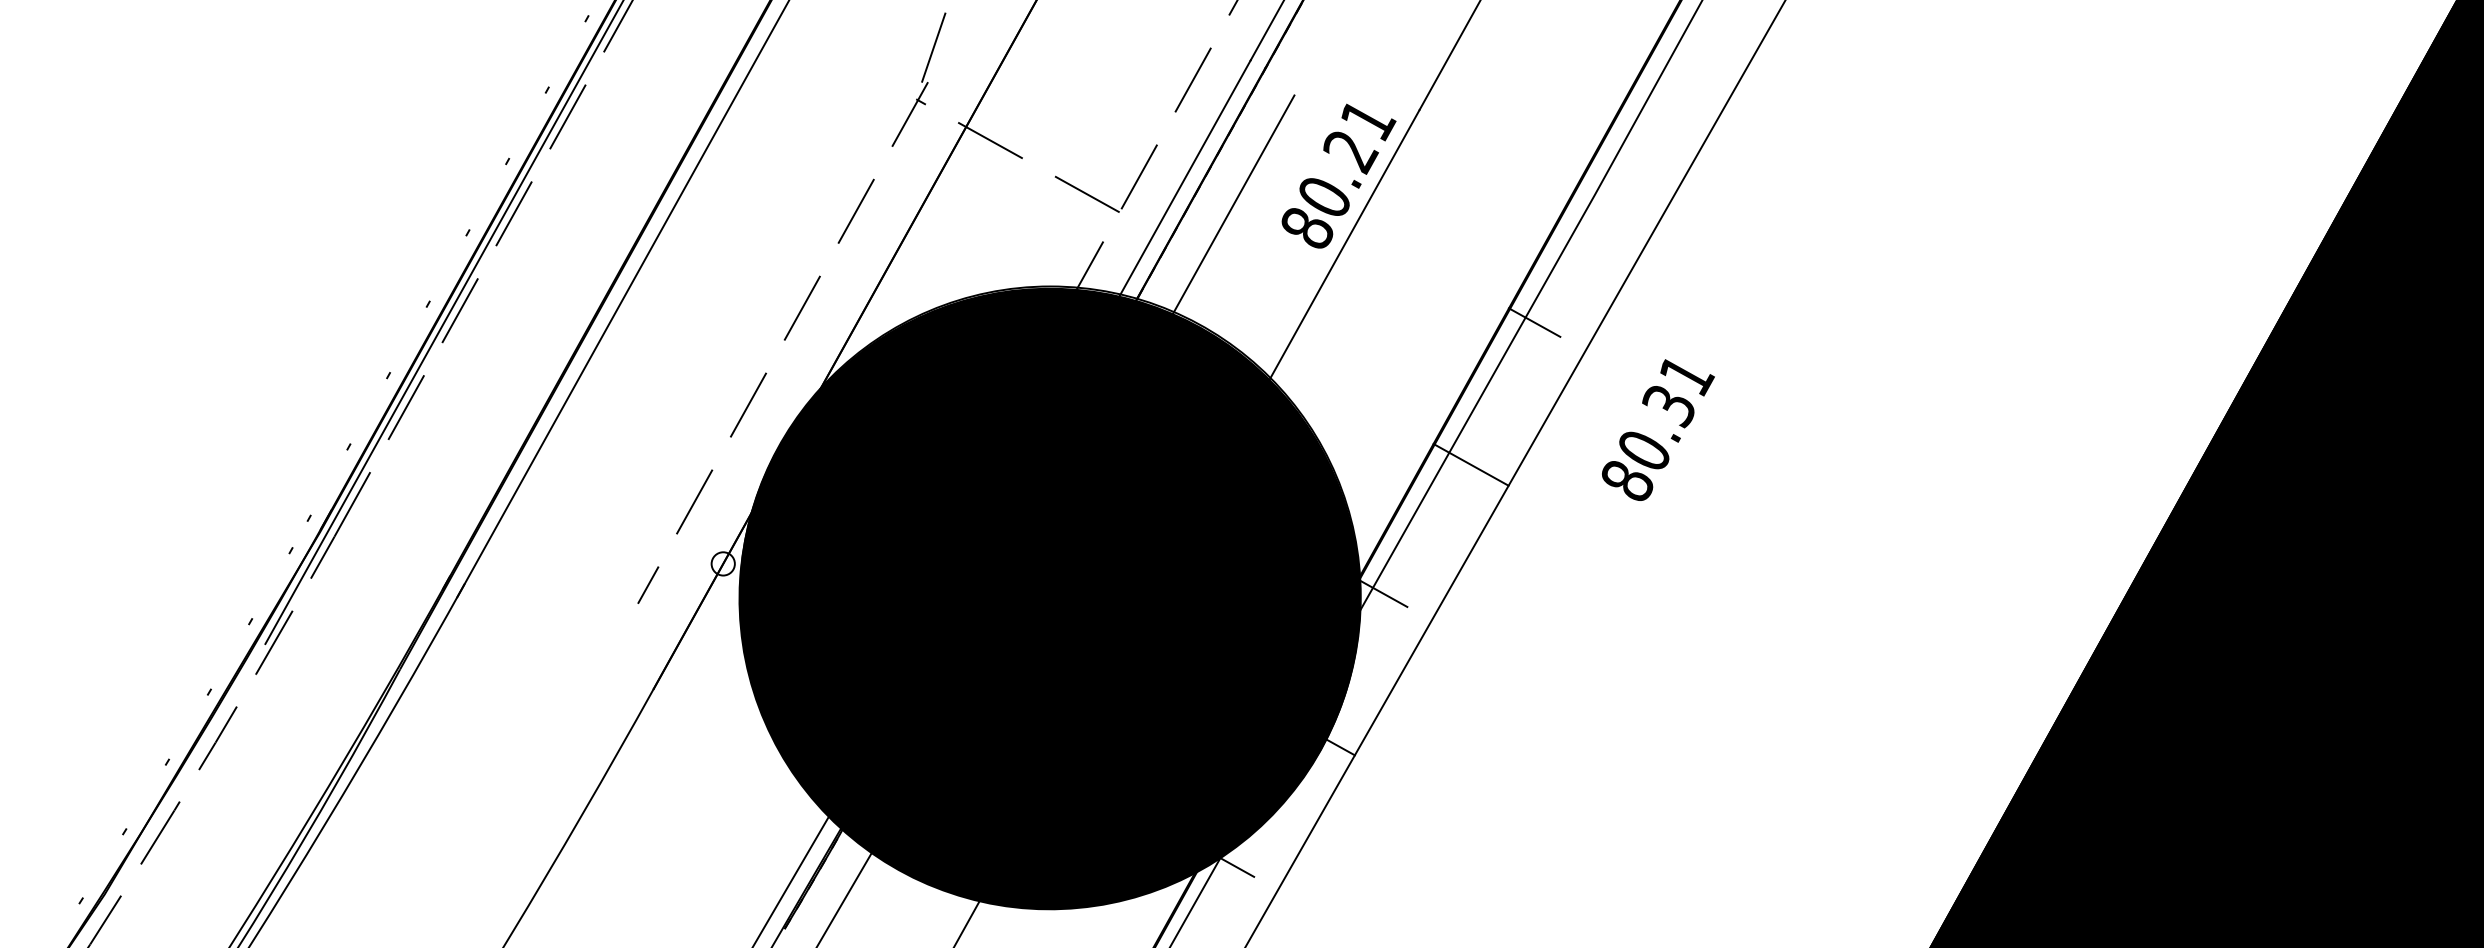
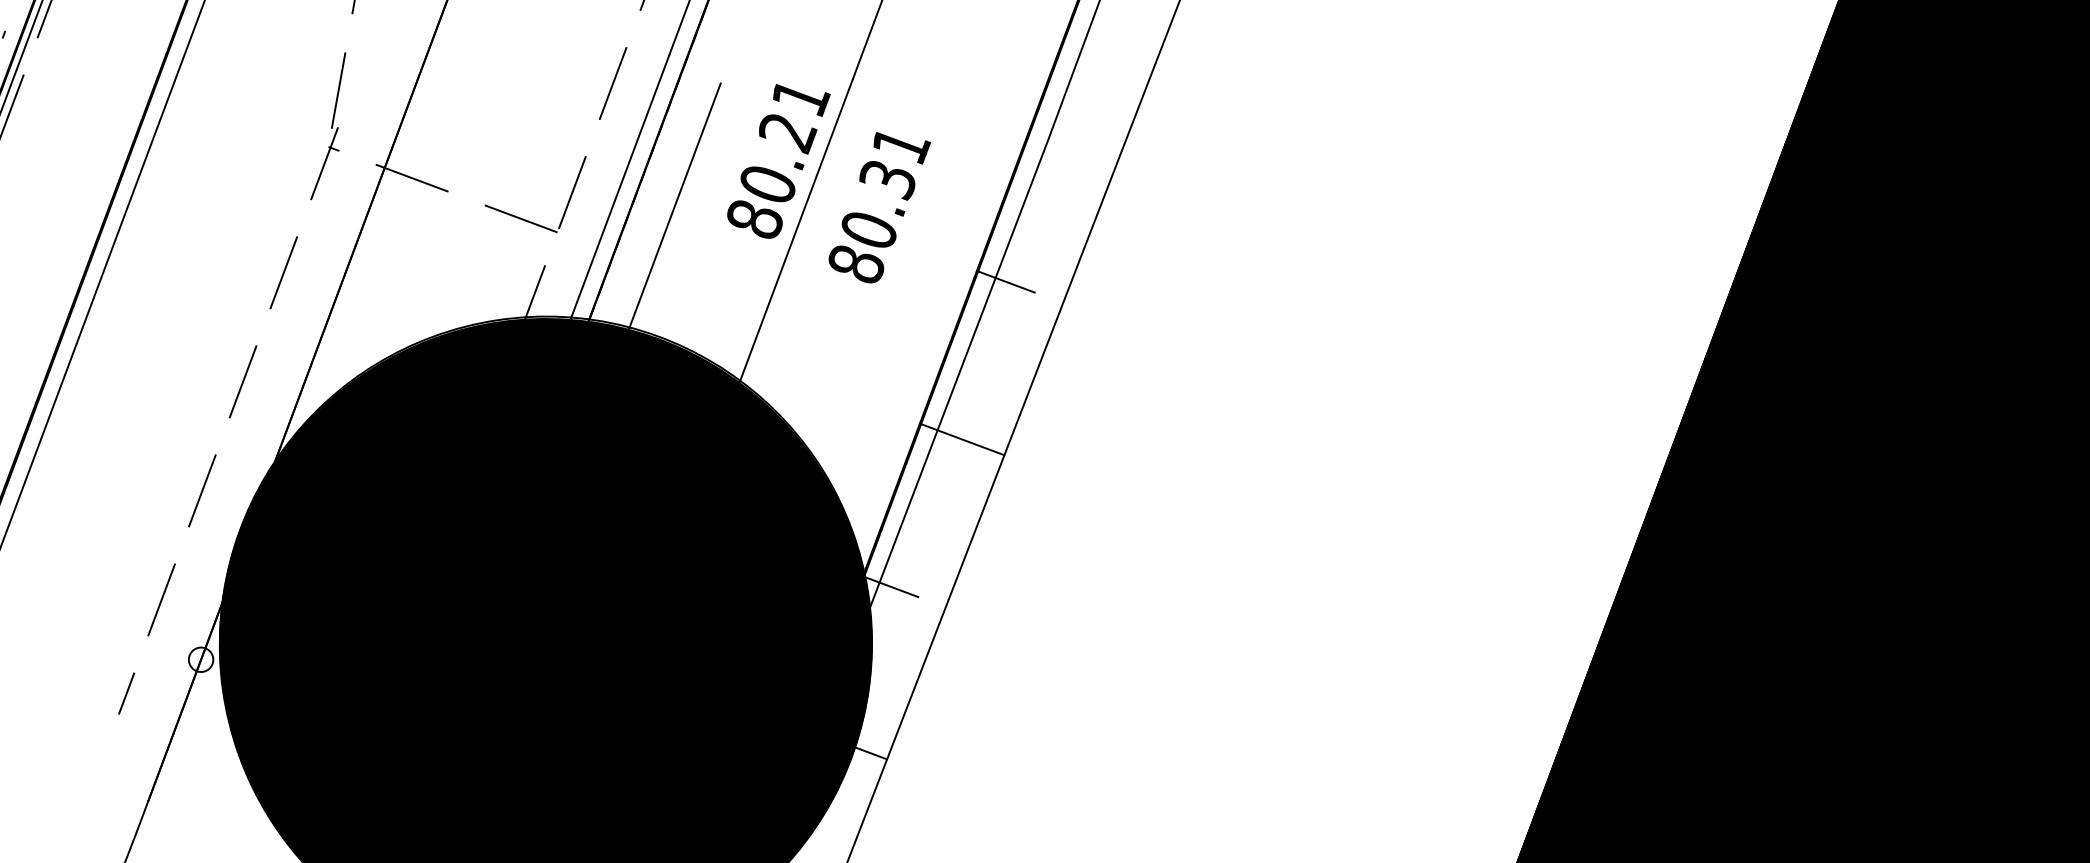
text: (1658, 429) -> (880, 206), moved

